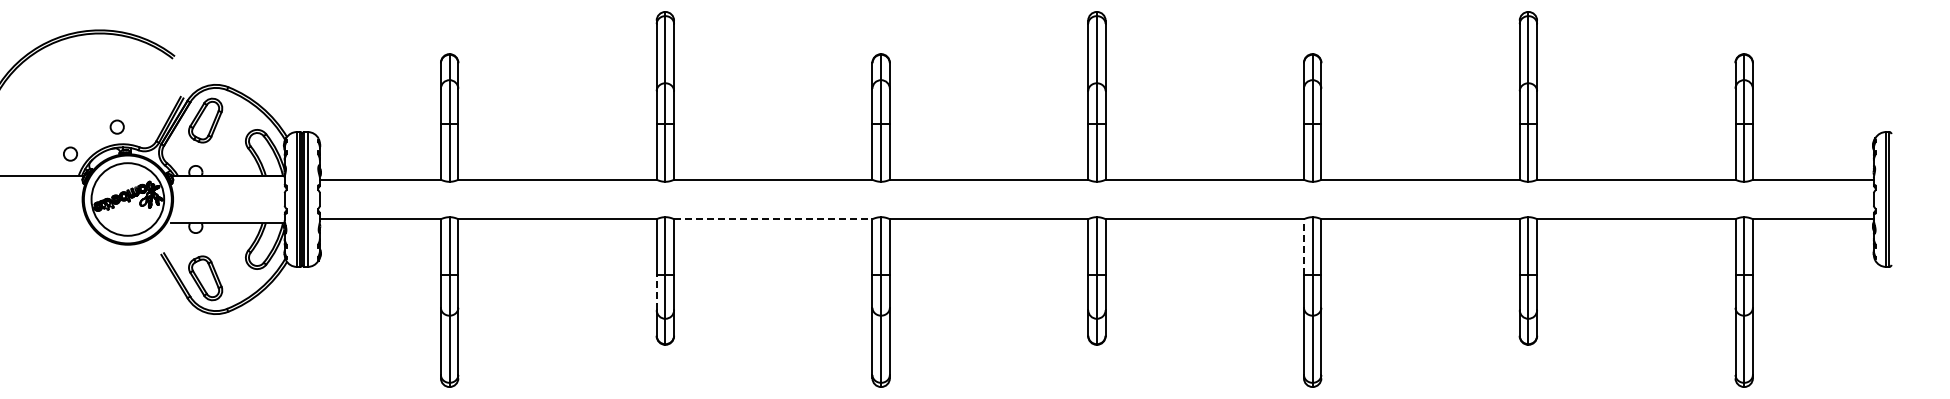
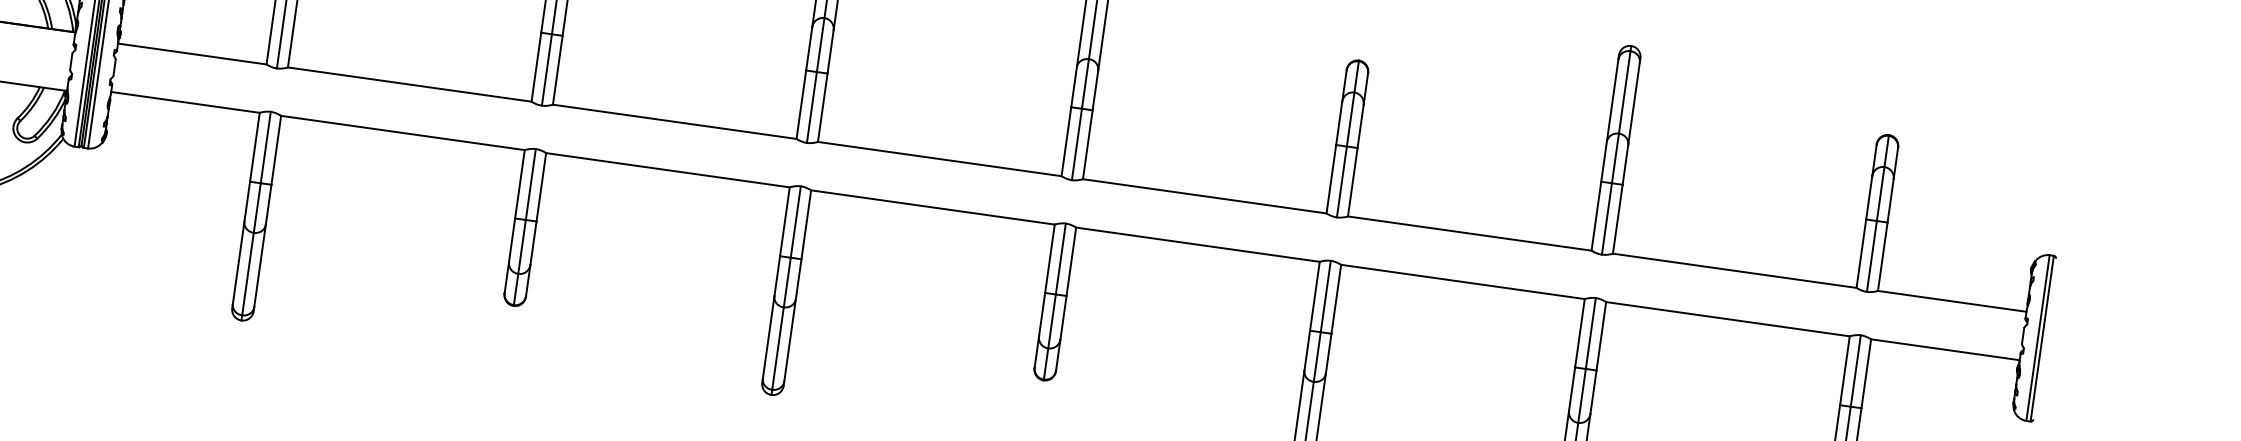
line: (773, 219) -> (668, 170), dashed -> solid
line: (1303, 246) -> (1314, 295), dashed -> solid
line: (656, 292) -> (511, 240), dashed -> solid

